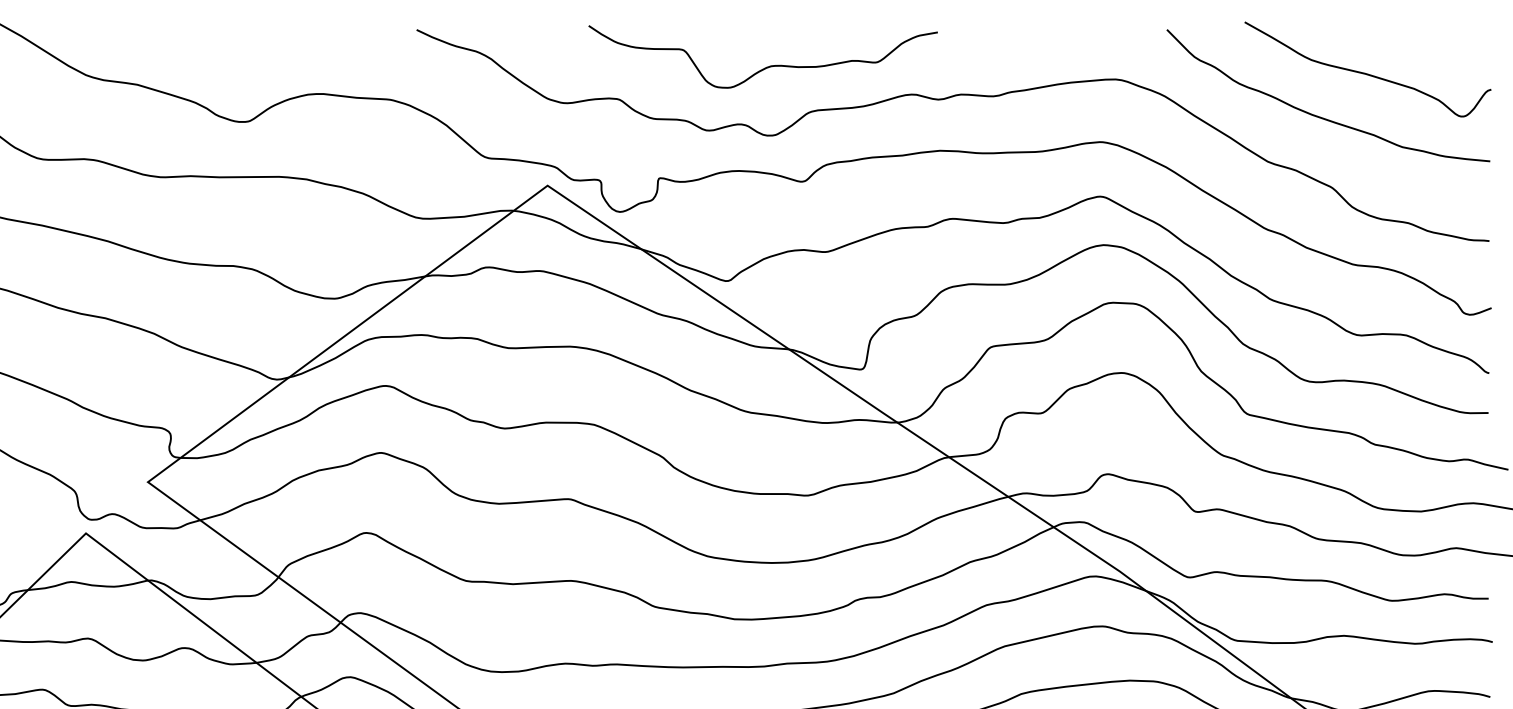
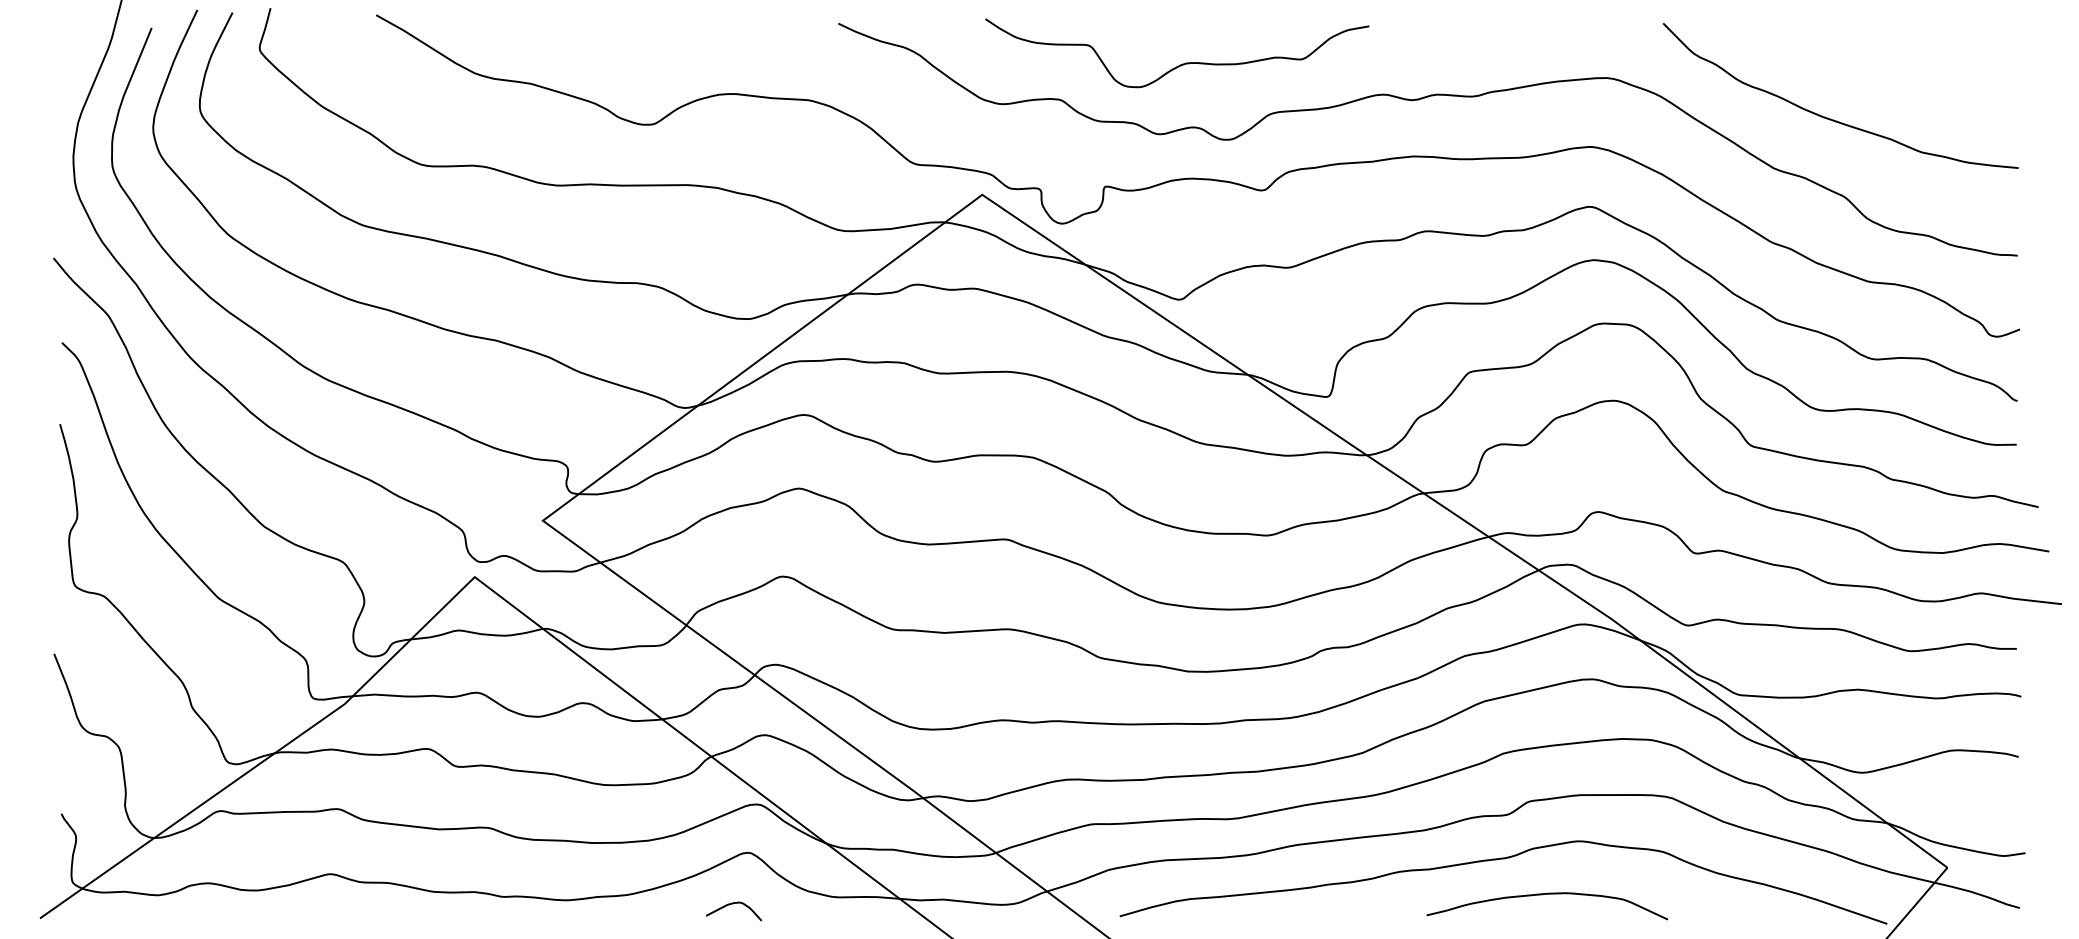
curve: (767, 66) -> (1182, 63), moved
curve: (1364, 72) -> (1880, 70), removed

